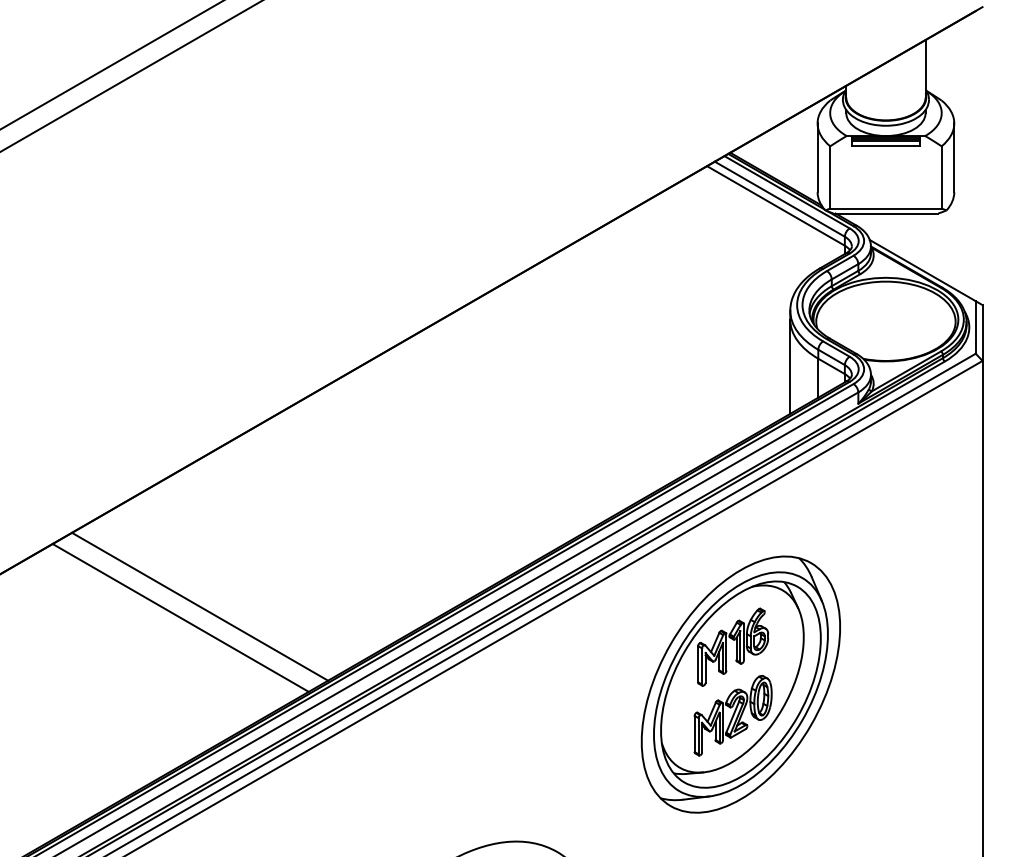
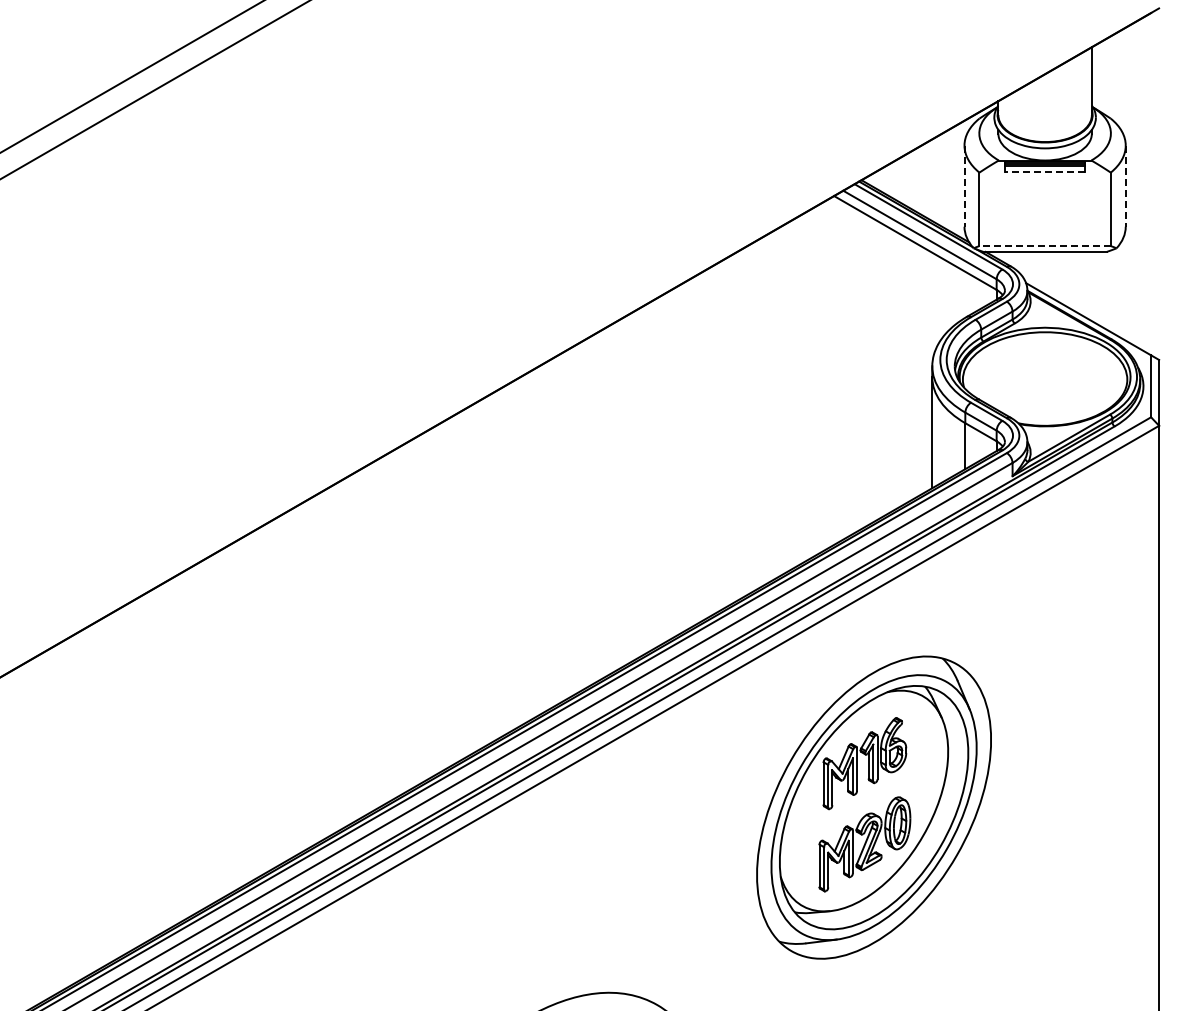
line: (885, 145) -> (1044, 171), solid -> dashed
line: (817, 158) -> (964, 186), solid -> dashed
line: (954, 158) -> (1125, 186), solid -> dashed
line: (886, 208) -> (1045, 246), solid -> dashed
line: (199, 606) -> (235, 715), removed
line: (180, 617) -> (213, 728), removed

